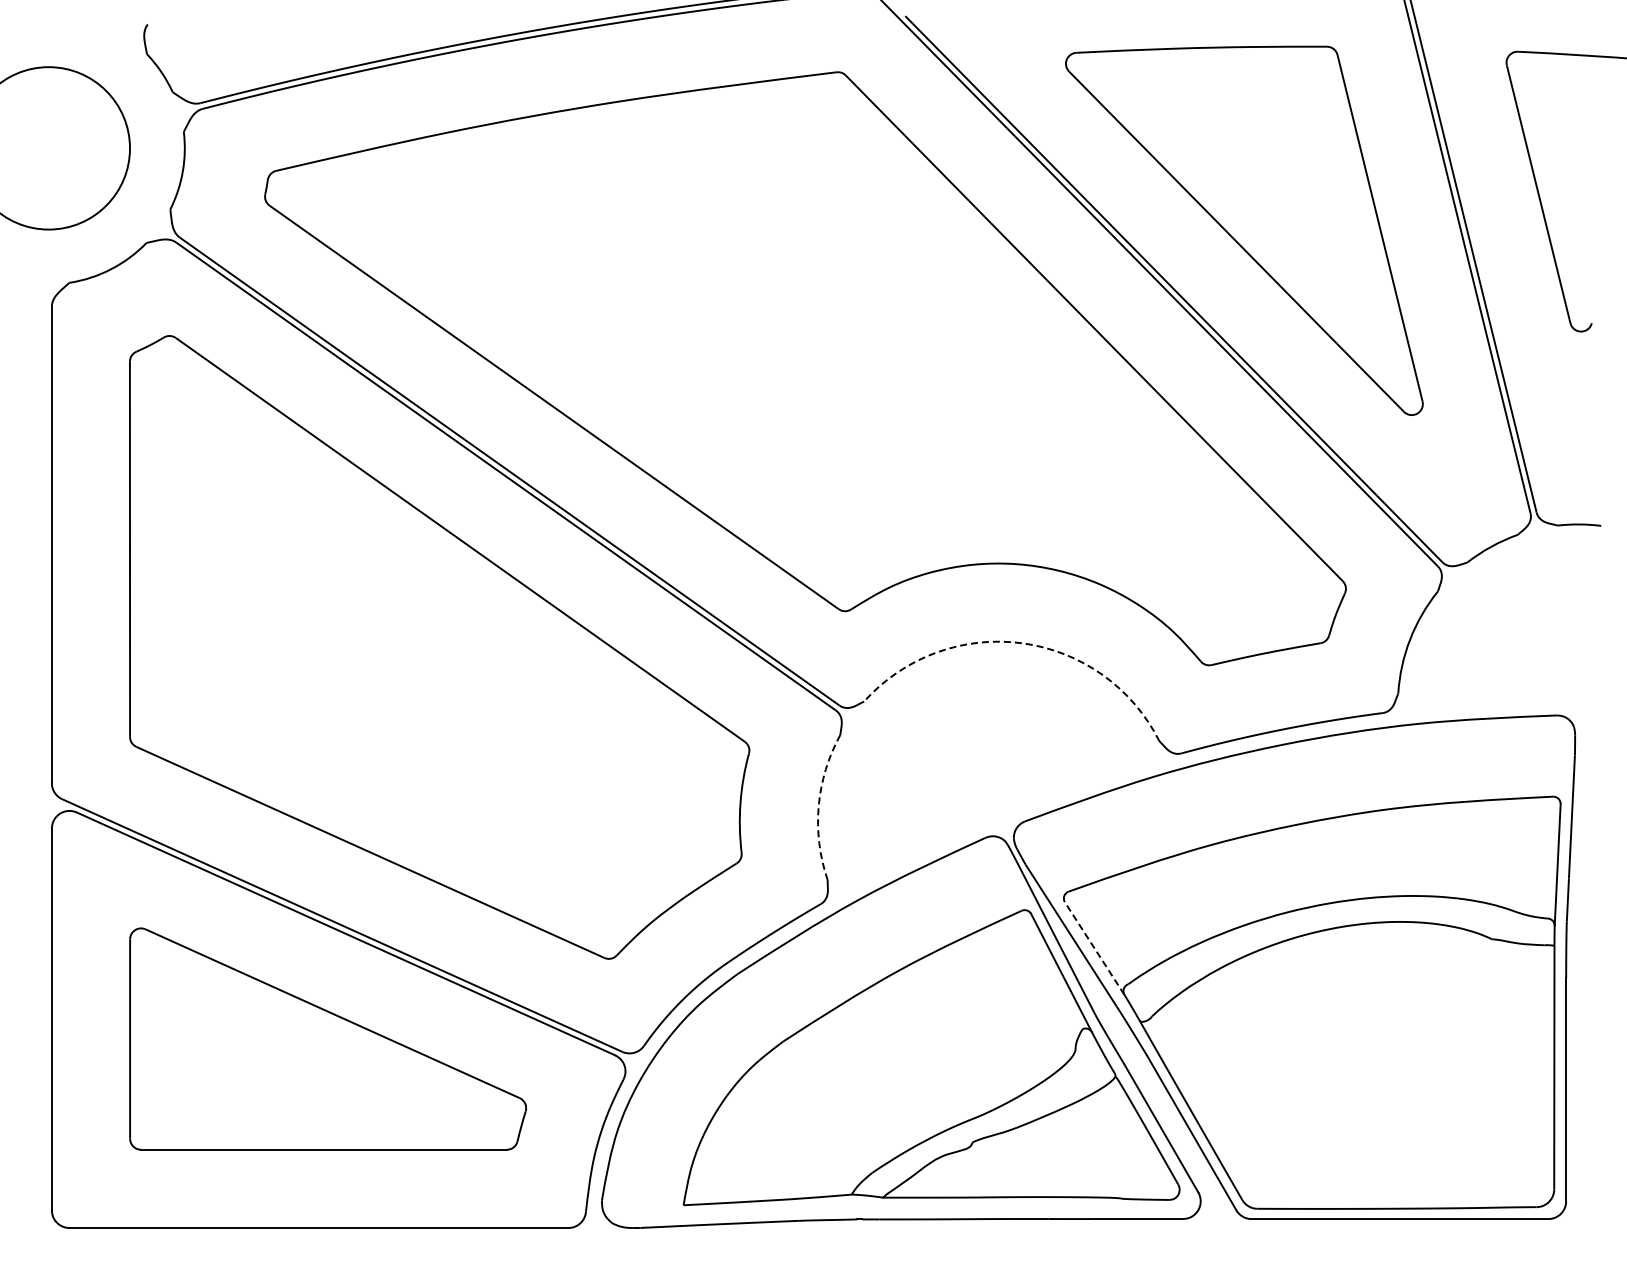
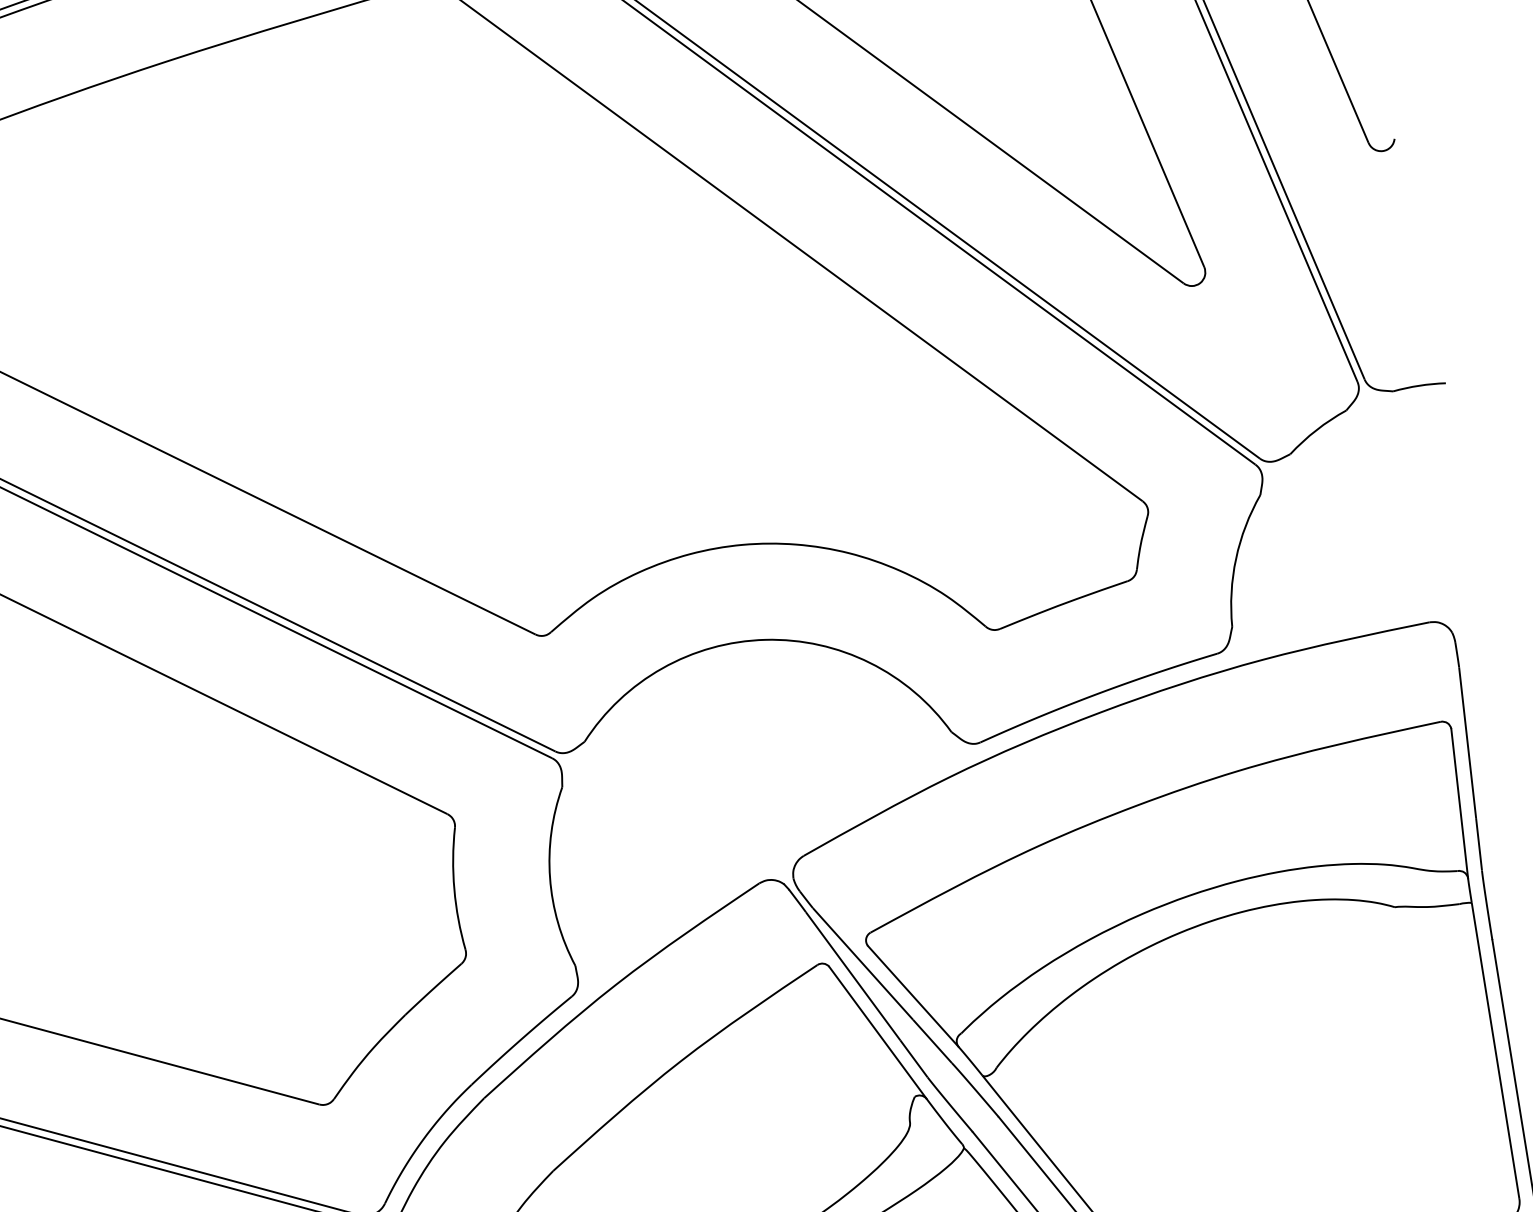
arc: (1022, 643) -> (765, 640), dashed -> solid
arc: (818, 806) -> (549, 878), dashed -> solid
line: (1094, 947) -> (913, 995), dashed -> solid

